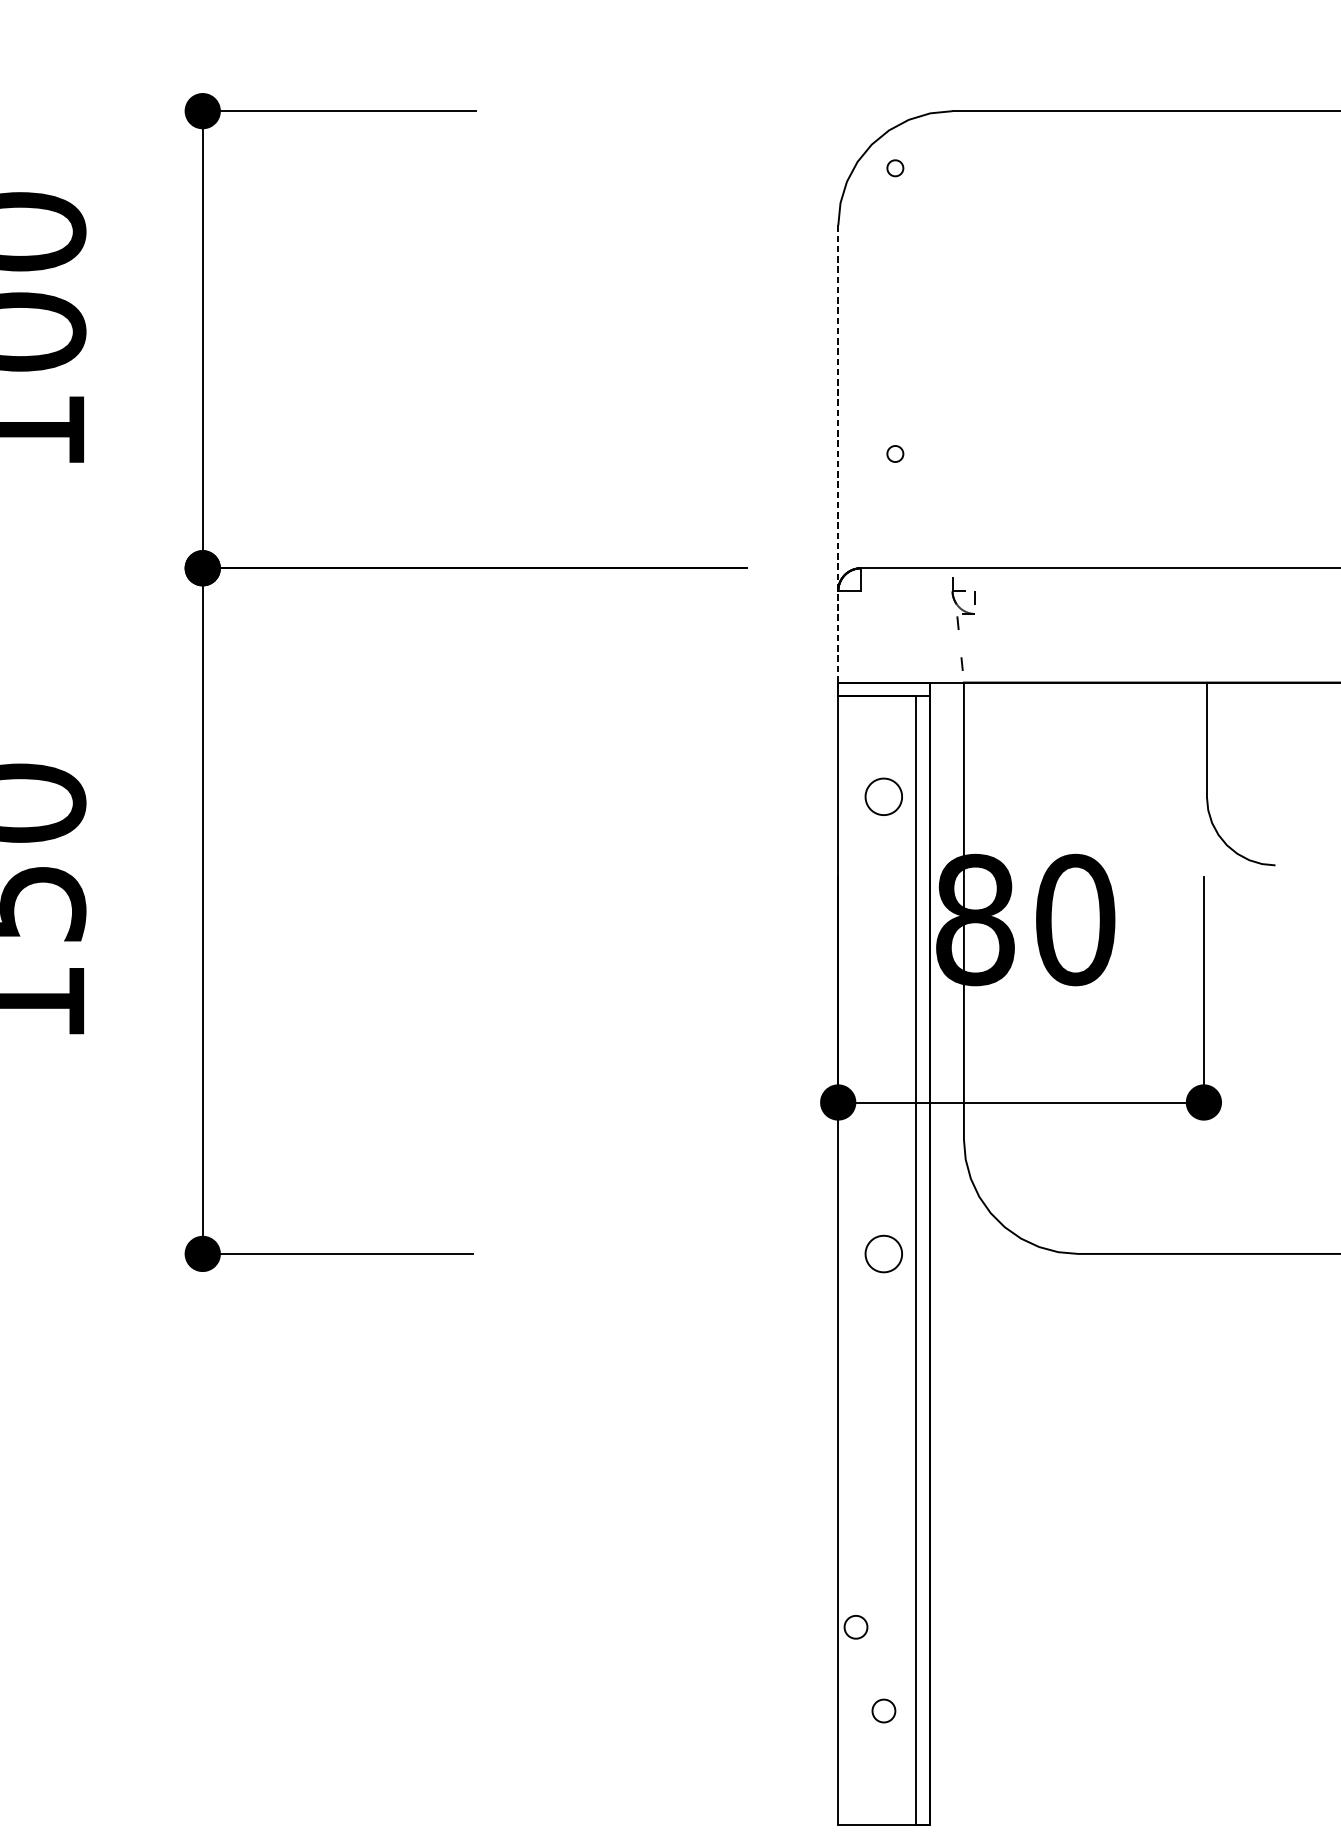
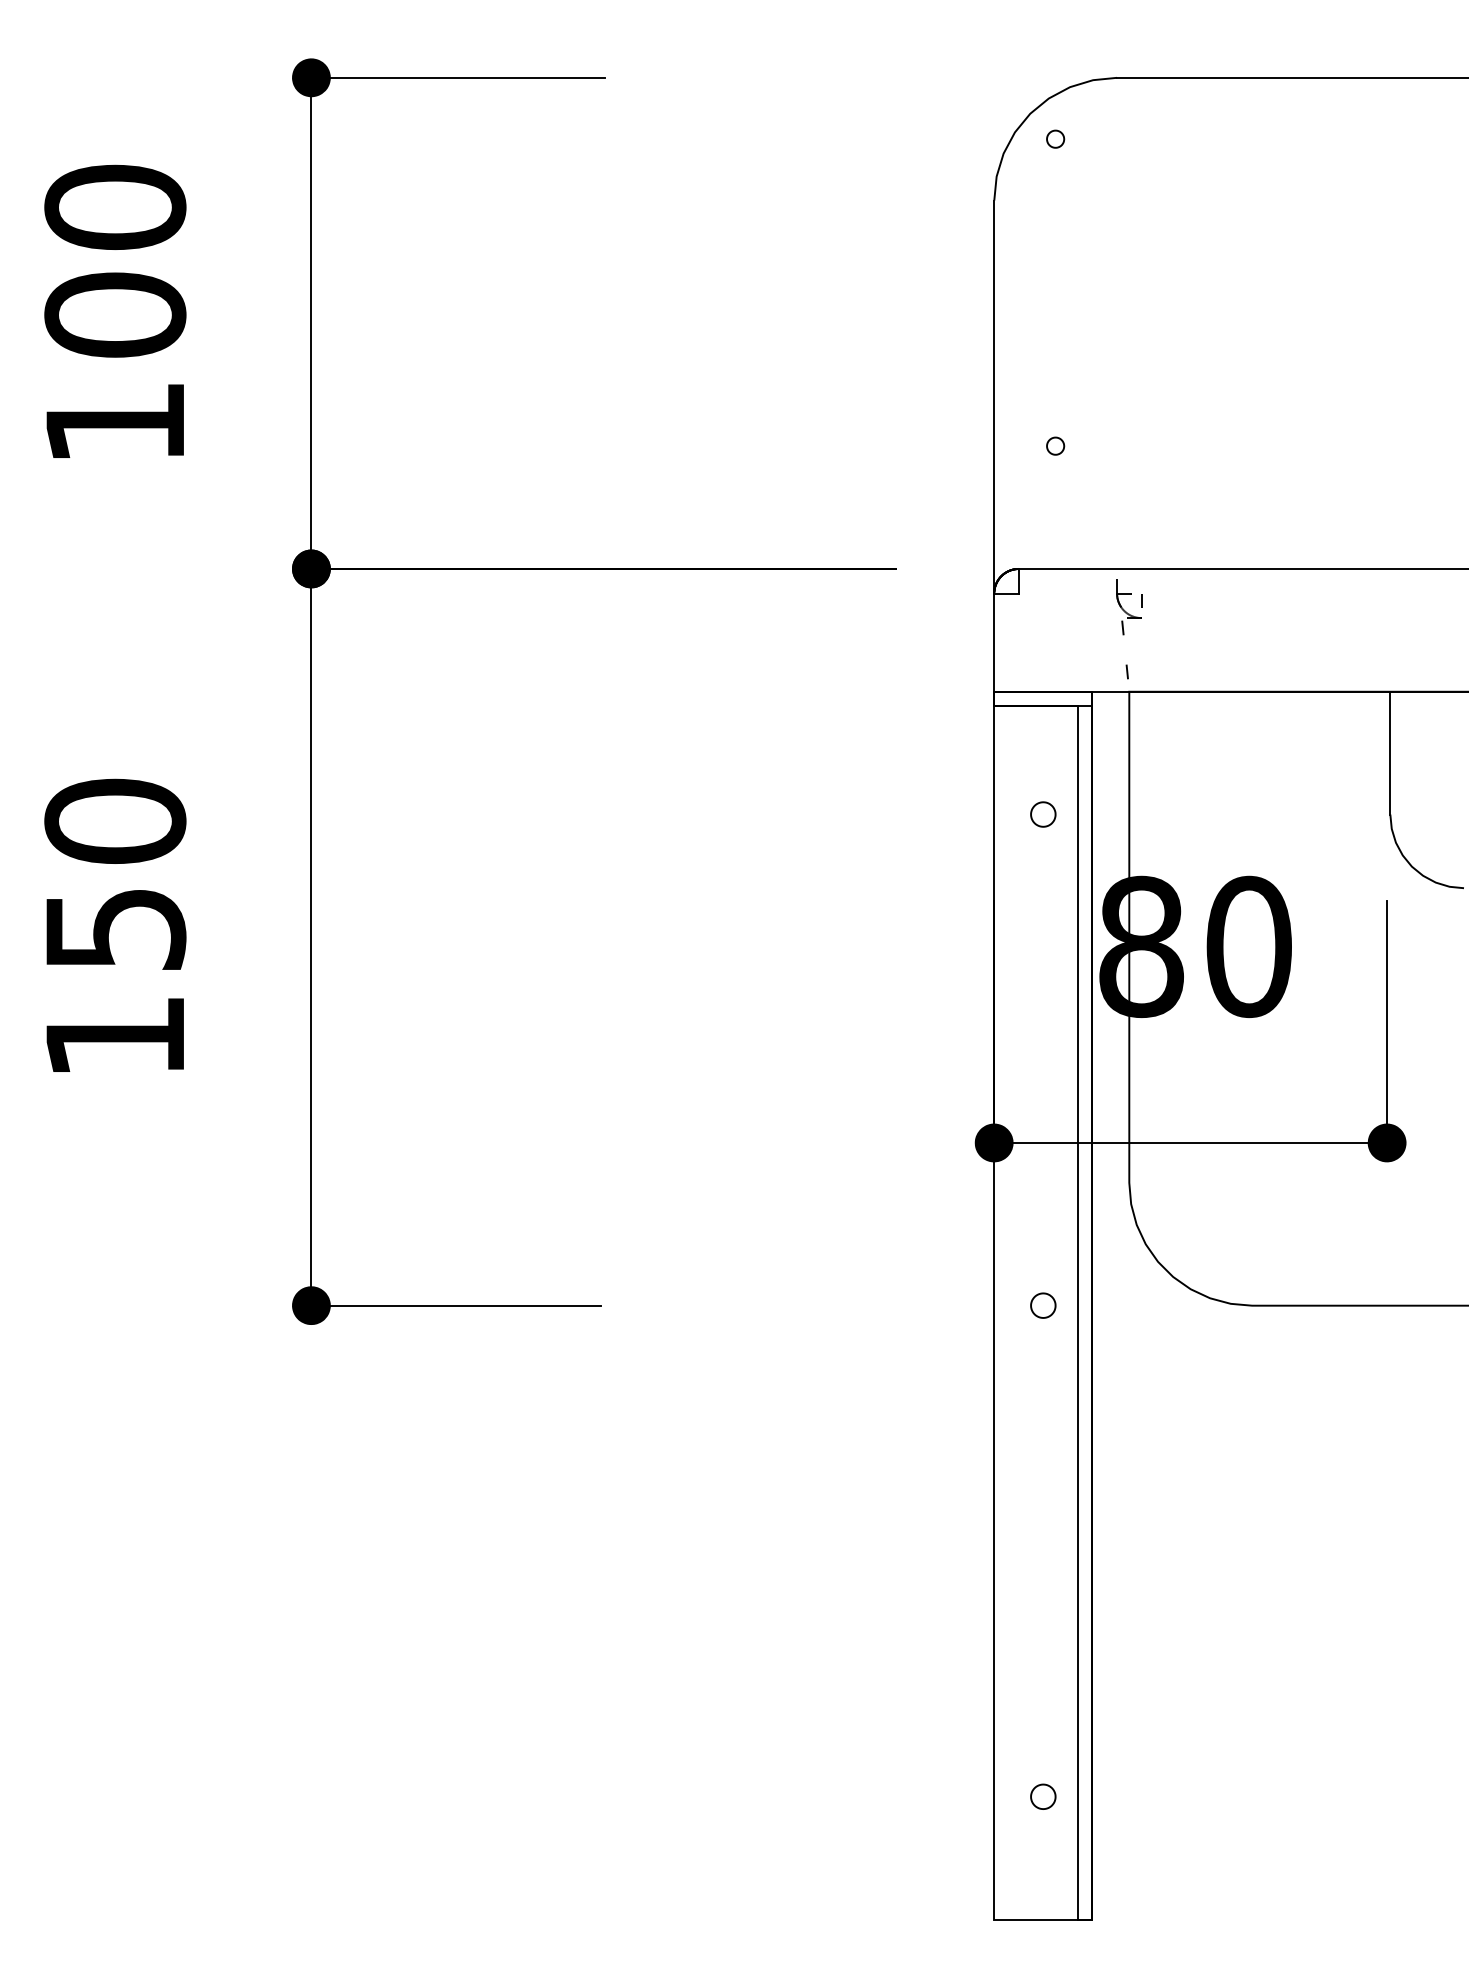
line: (838, 454) -> (994, 446), dashed -> solid
part: (884, 796) -> (1043, 814), size x0.62
part: (884, 1253) -> (1043, 1305), size x0.62
part: (856, 1626) -> (1013, 1706), removed

